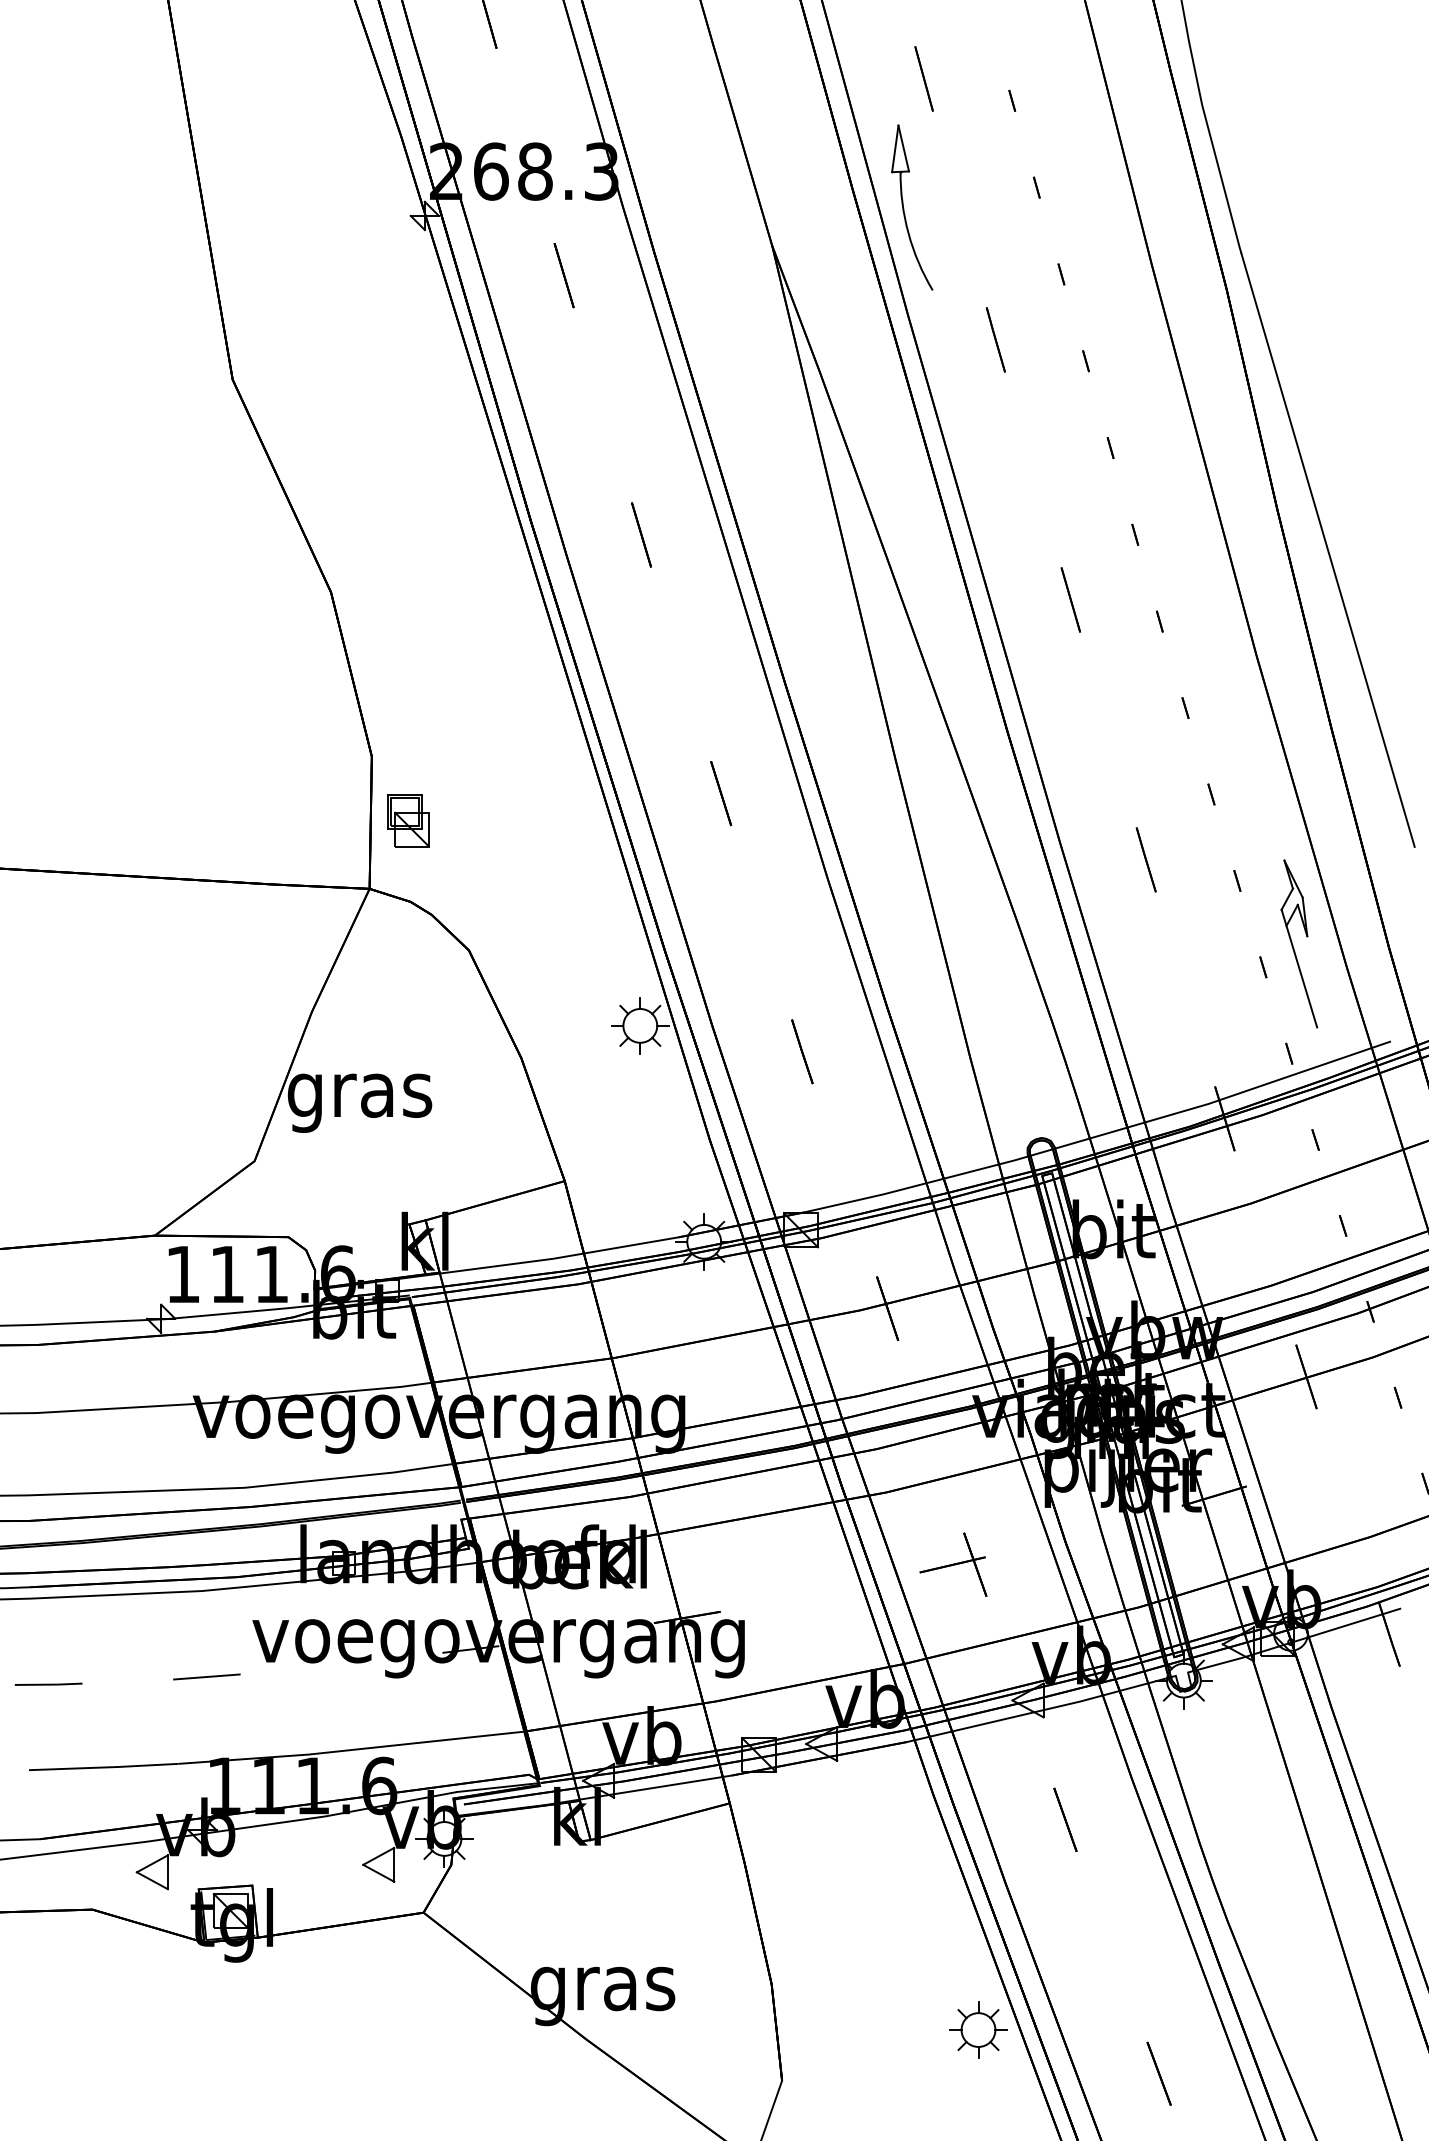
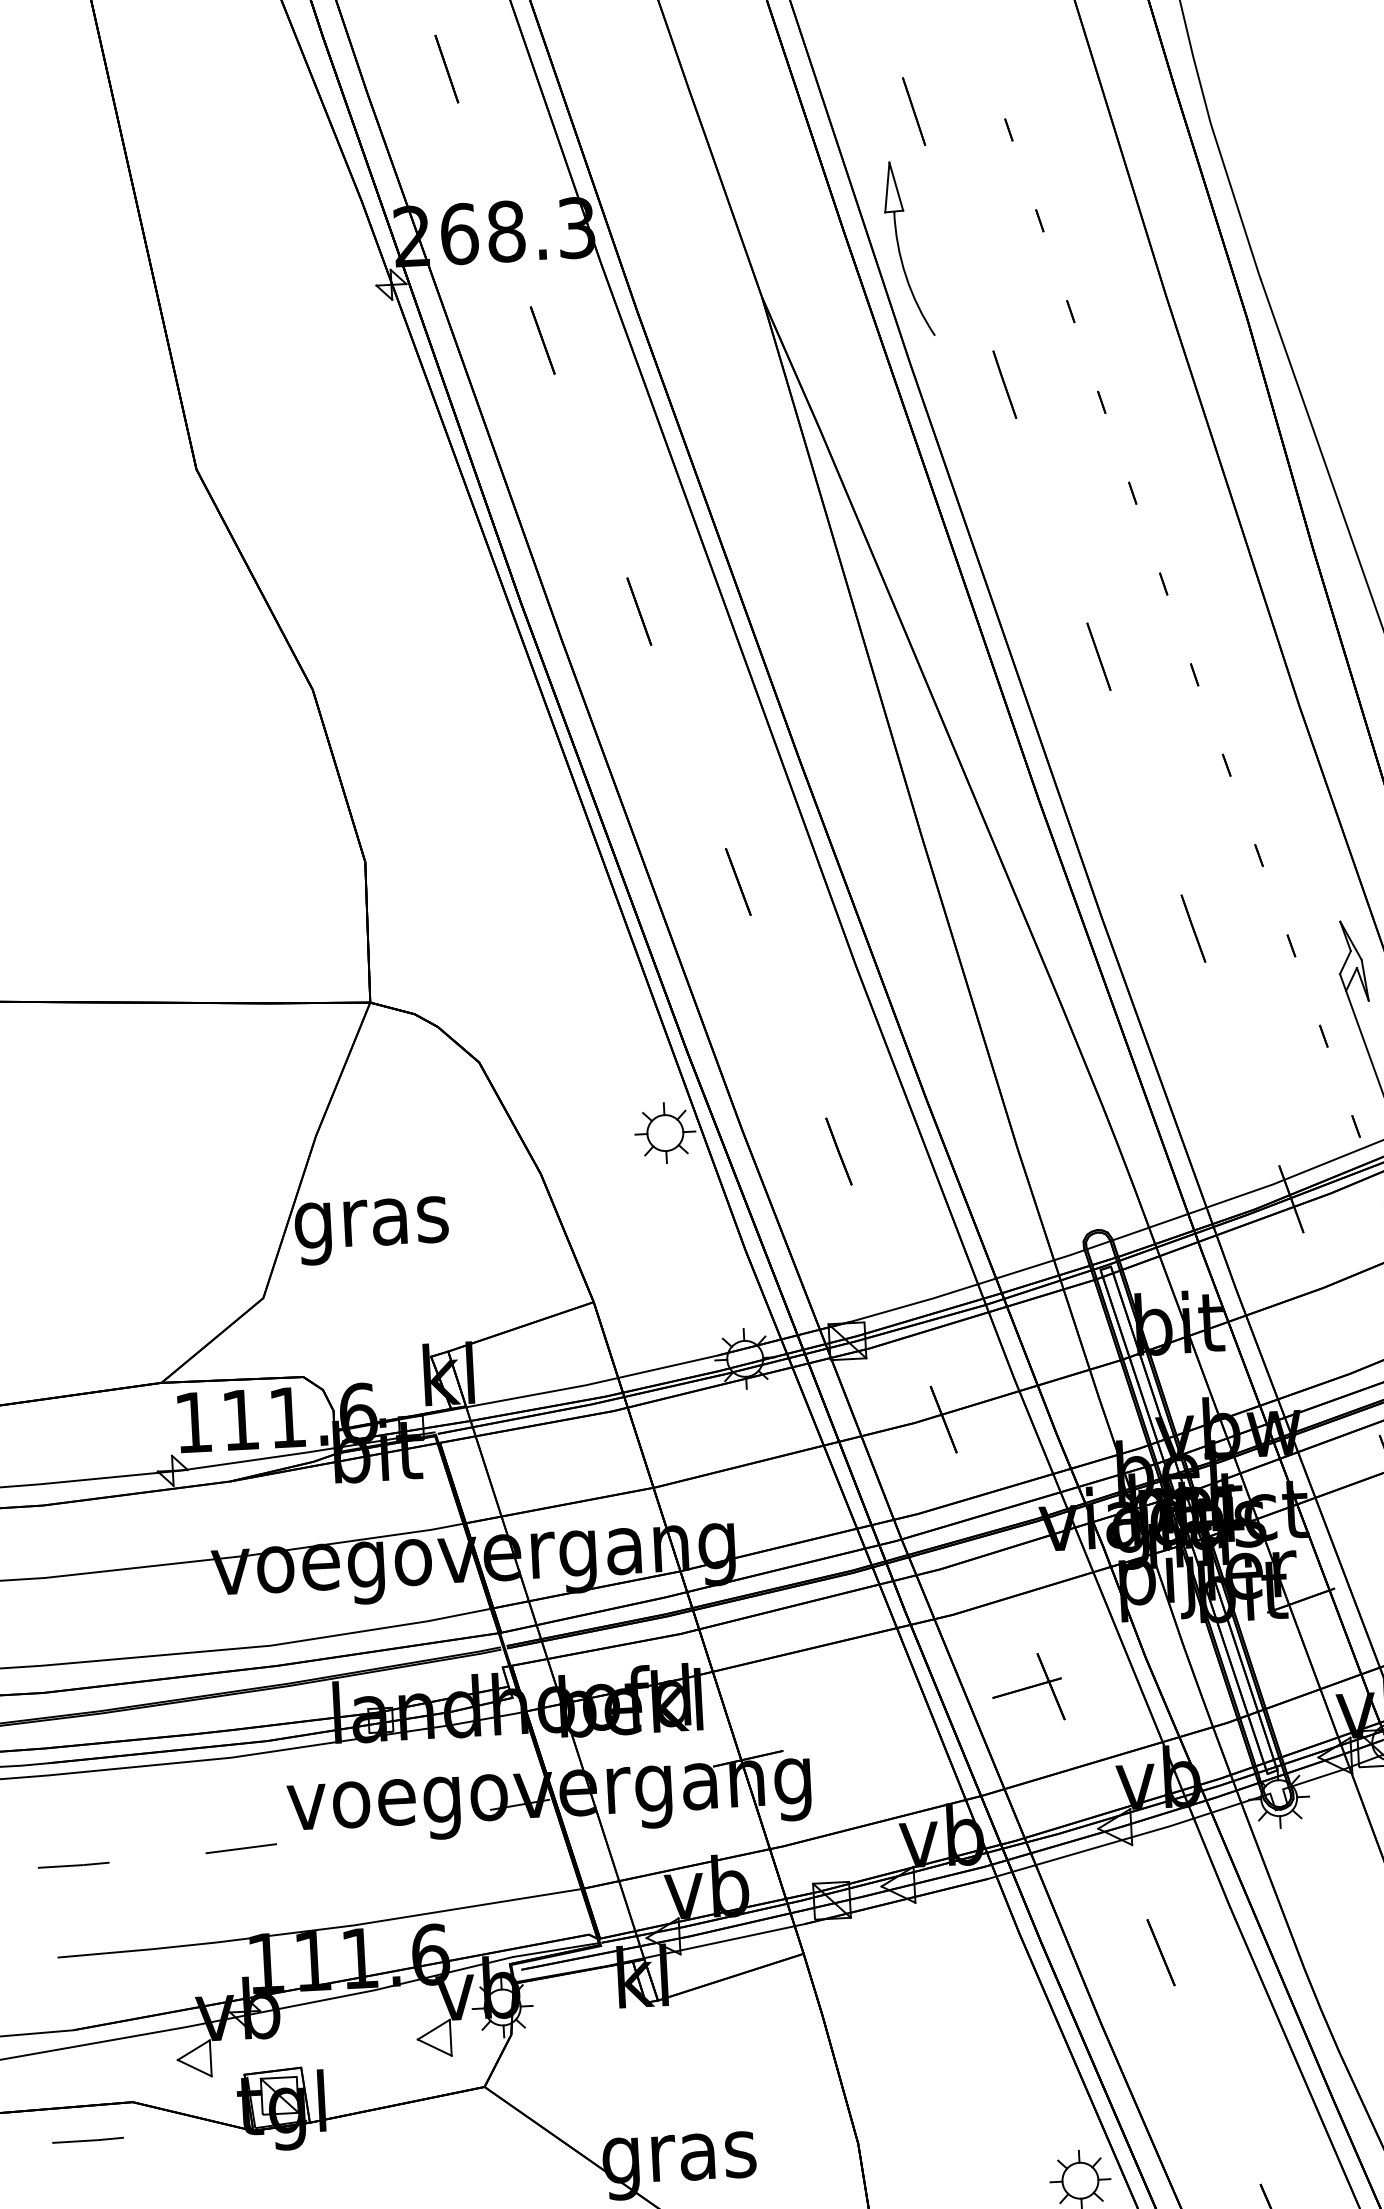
part: (408, 820) -> (407, 927), removed
line: (48, 1942) -> (87, 2139), added

